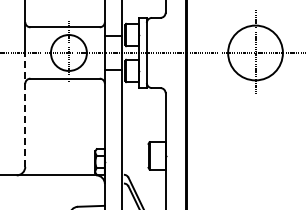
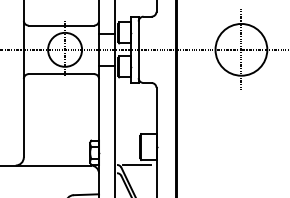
line: (25, 109) -> (24, 103), dashed -> solid
line: (144, 174) -> (136, 164), added

